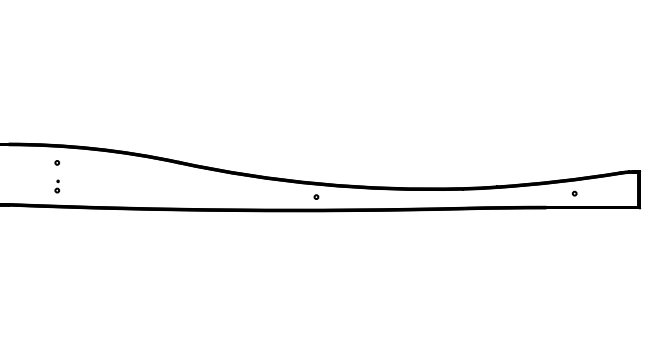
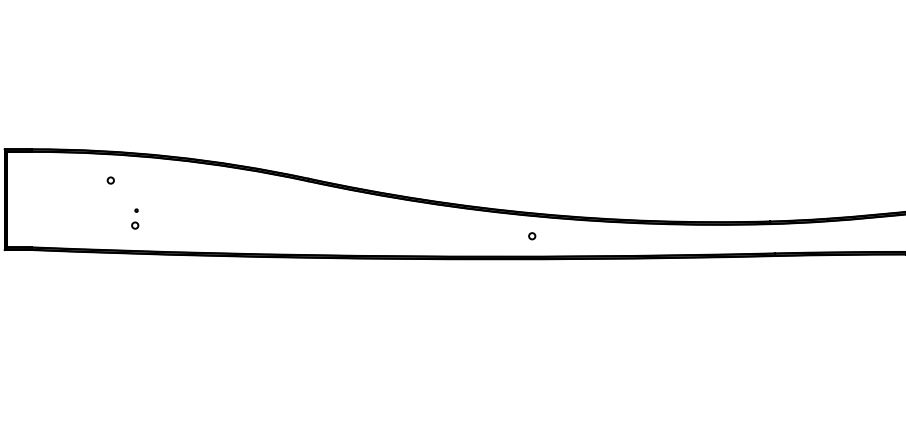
part: (57, 186) -> (135, 218), moved

